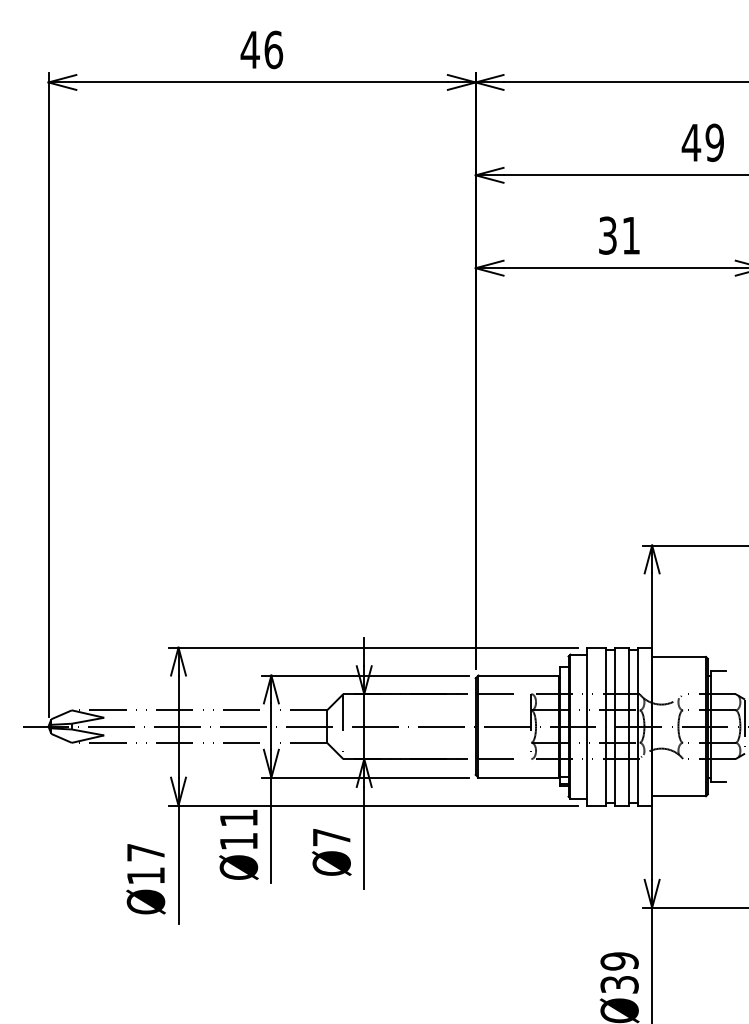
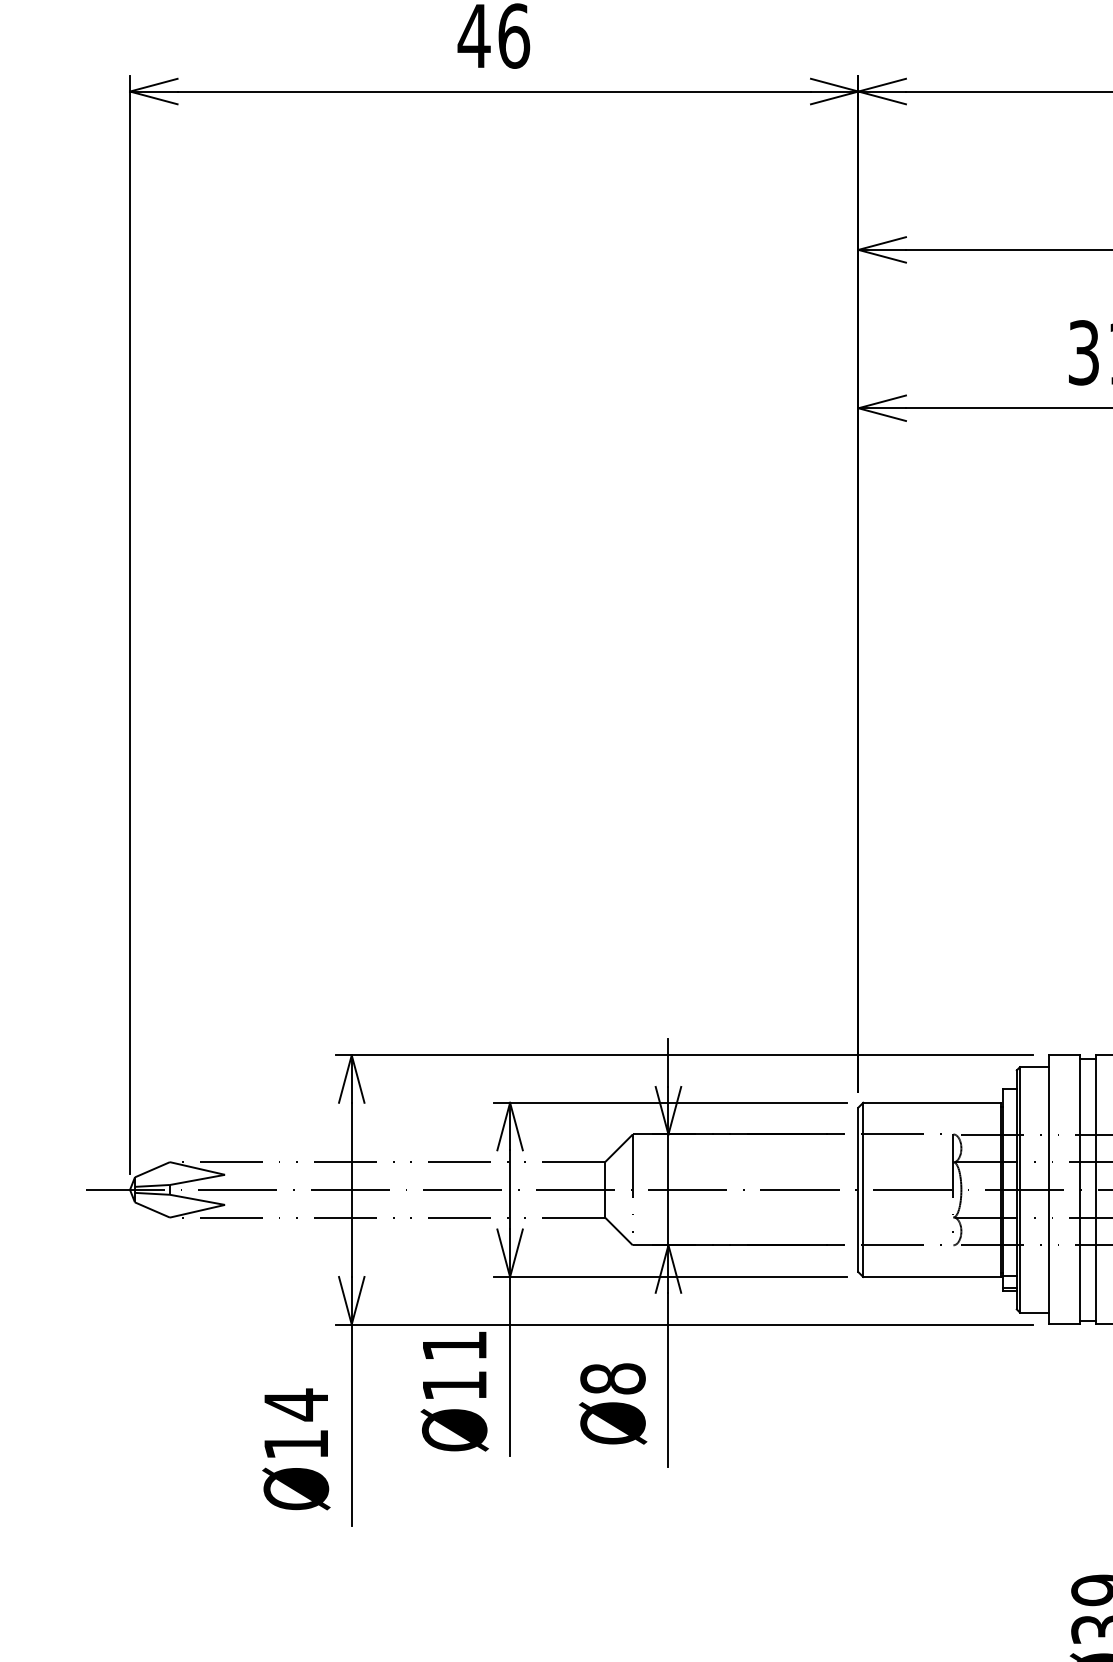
text: (331, 837) -> (612, 1378), Ø7 -> Ø8
text: (145, 852) -> (295, 1404), Ø17 -> Ø14

